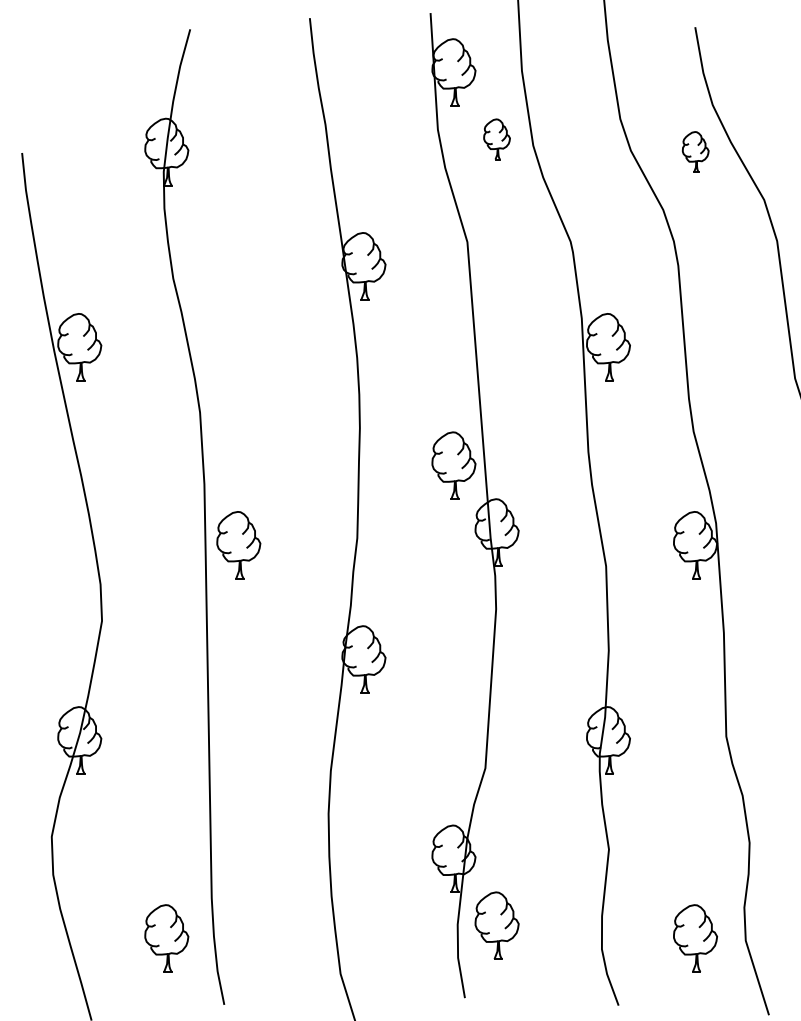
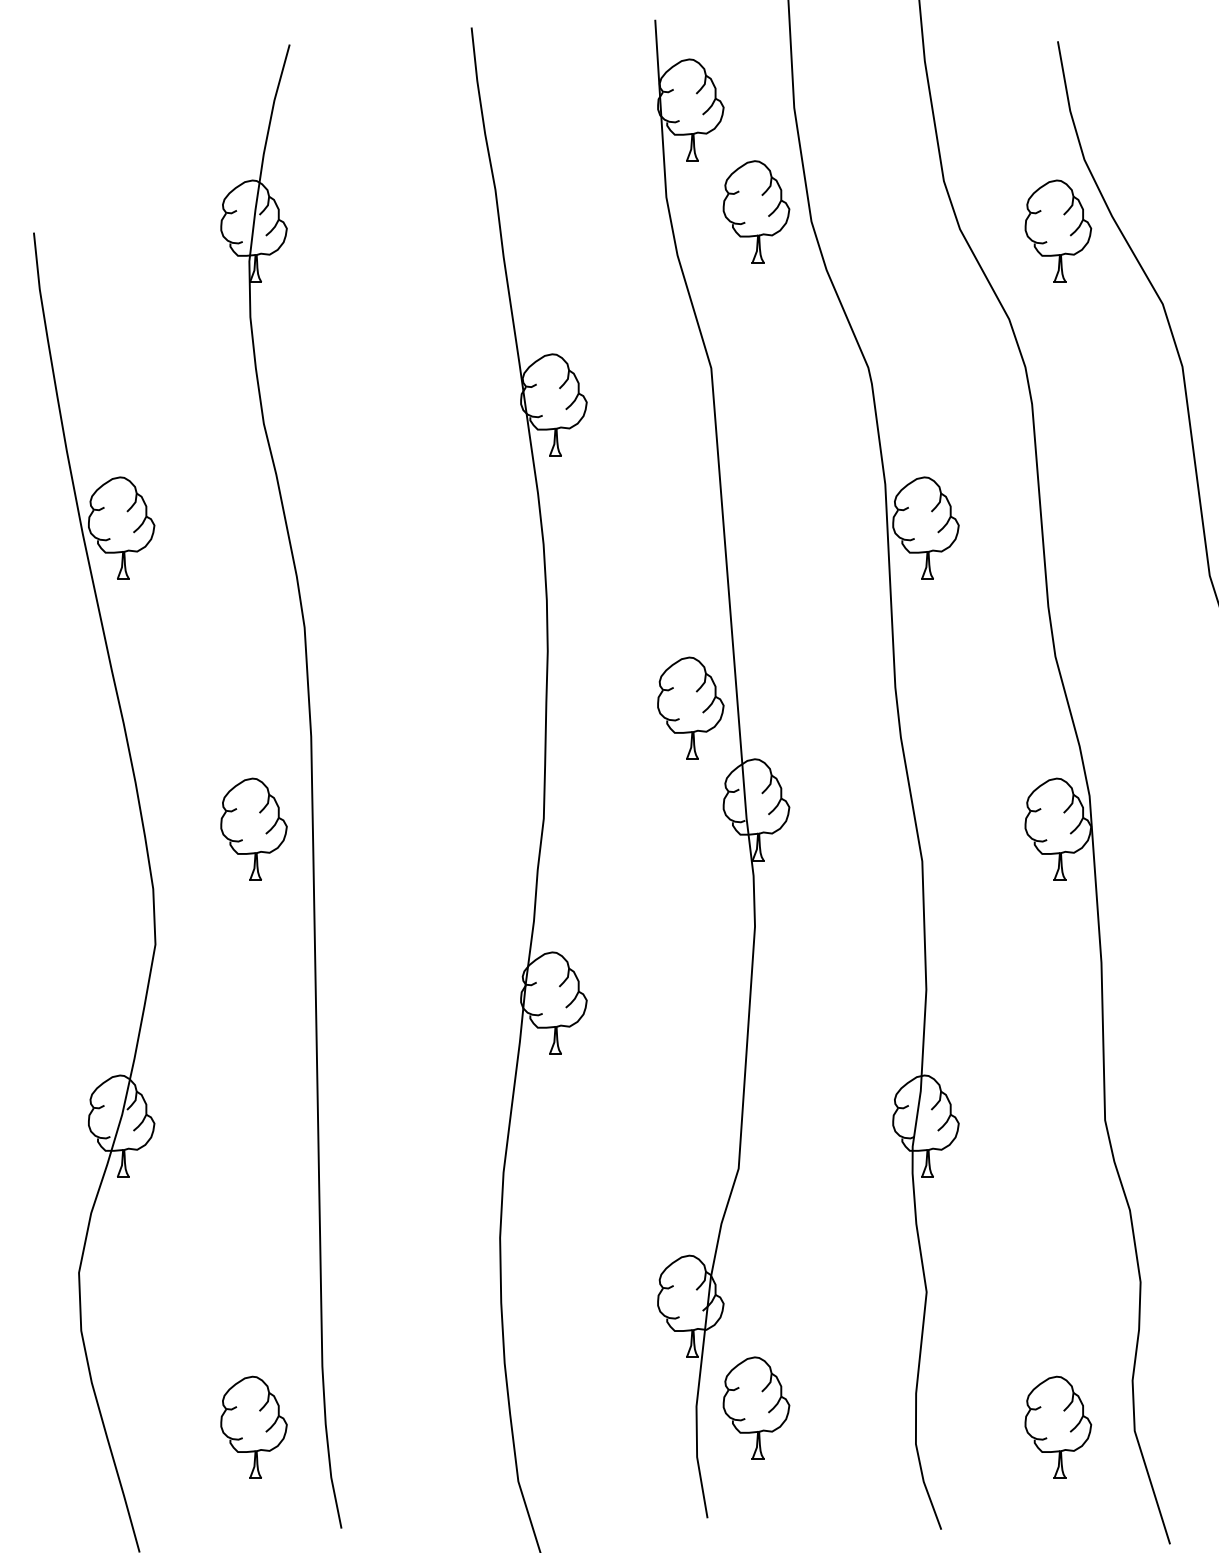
part: (496, 139) -> (755, 212), size x1.67
part: (695, 151) -> (1058, 230), size x1.67
part: (238, 545) -> (253, 829), moved

